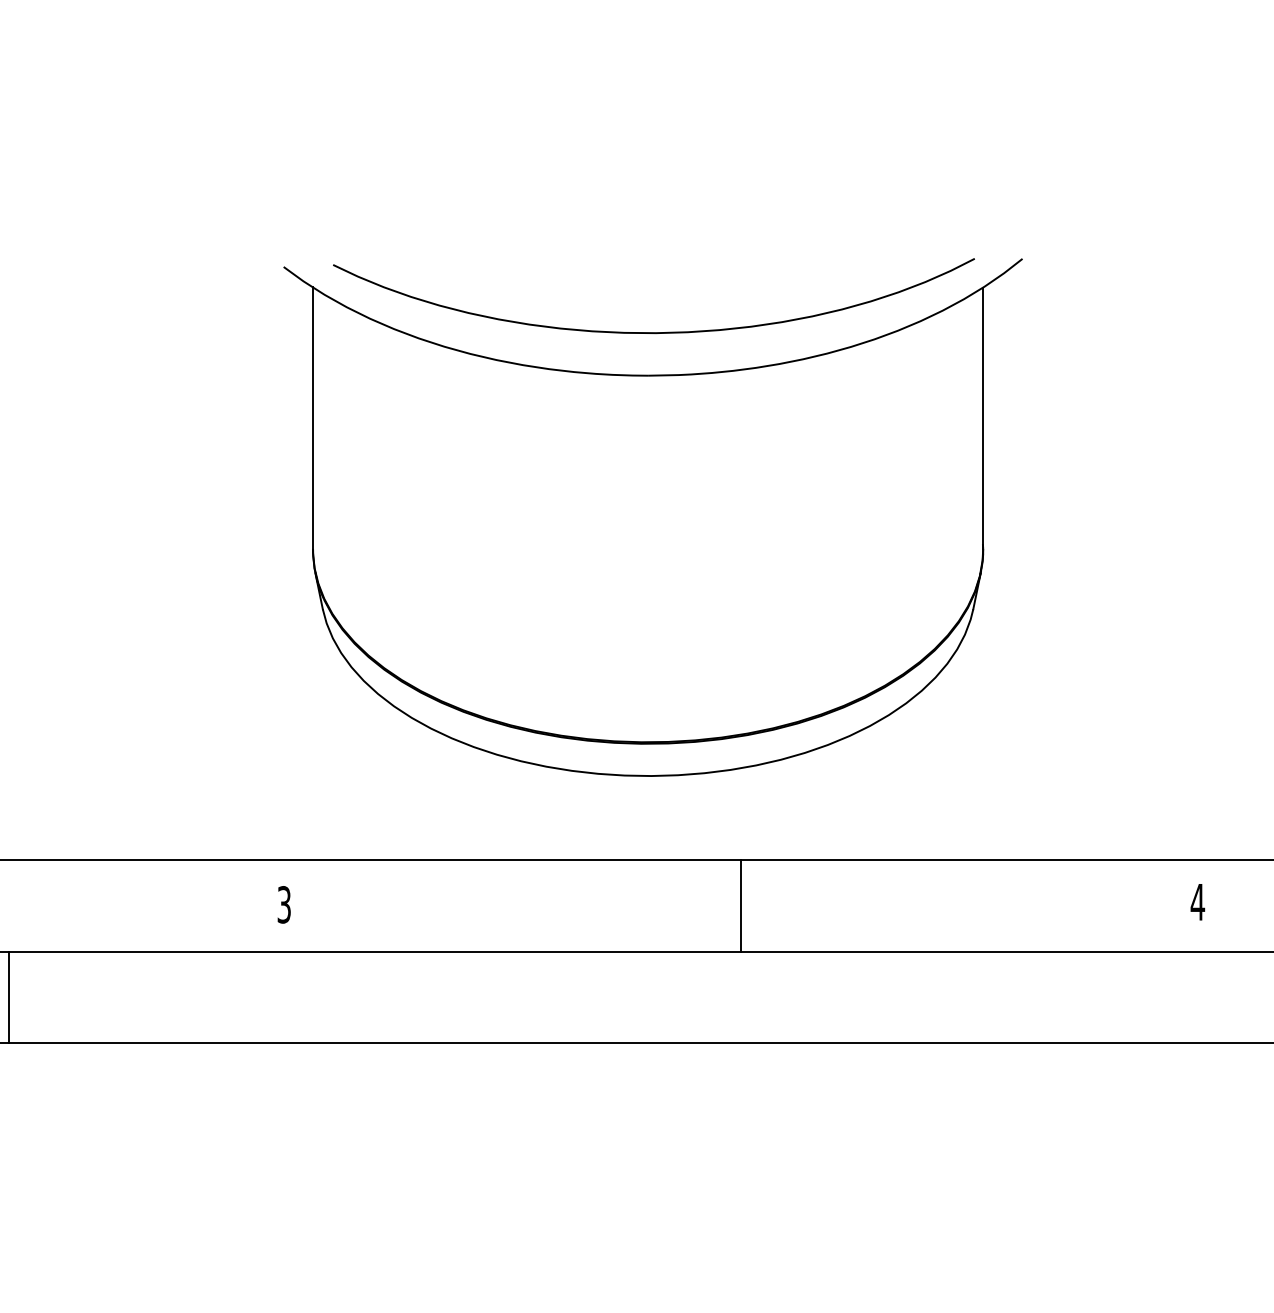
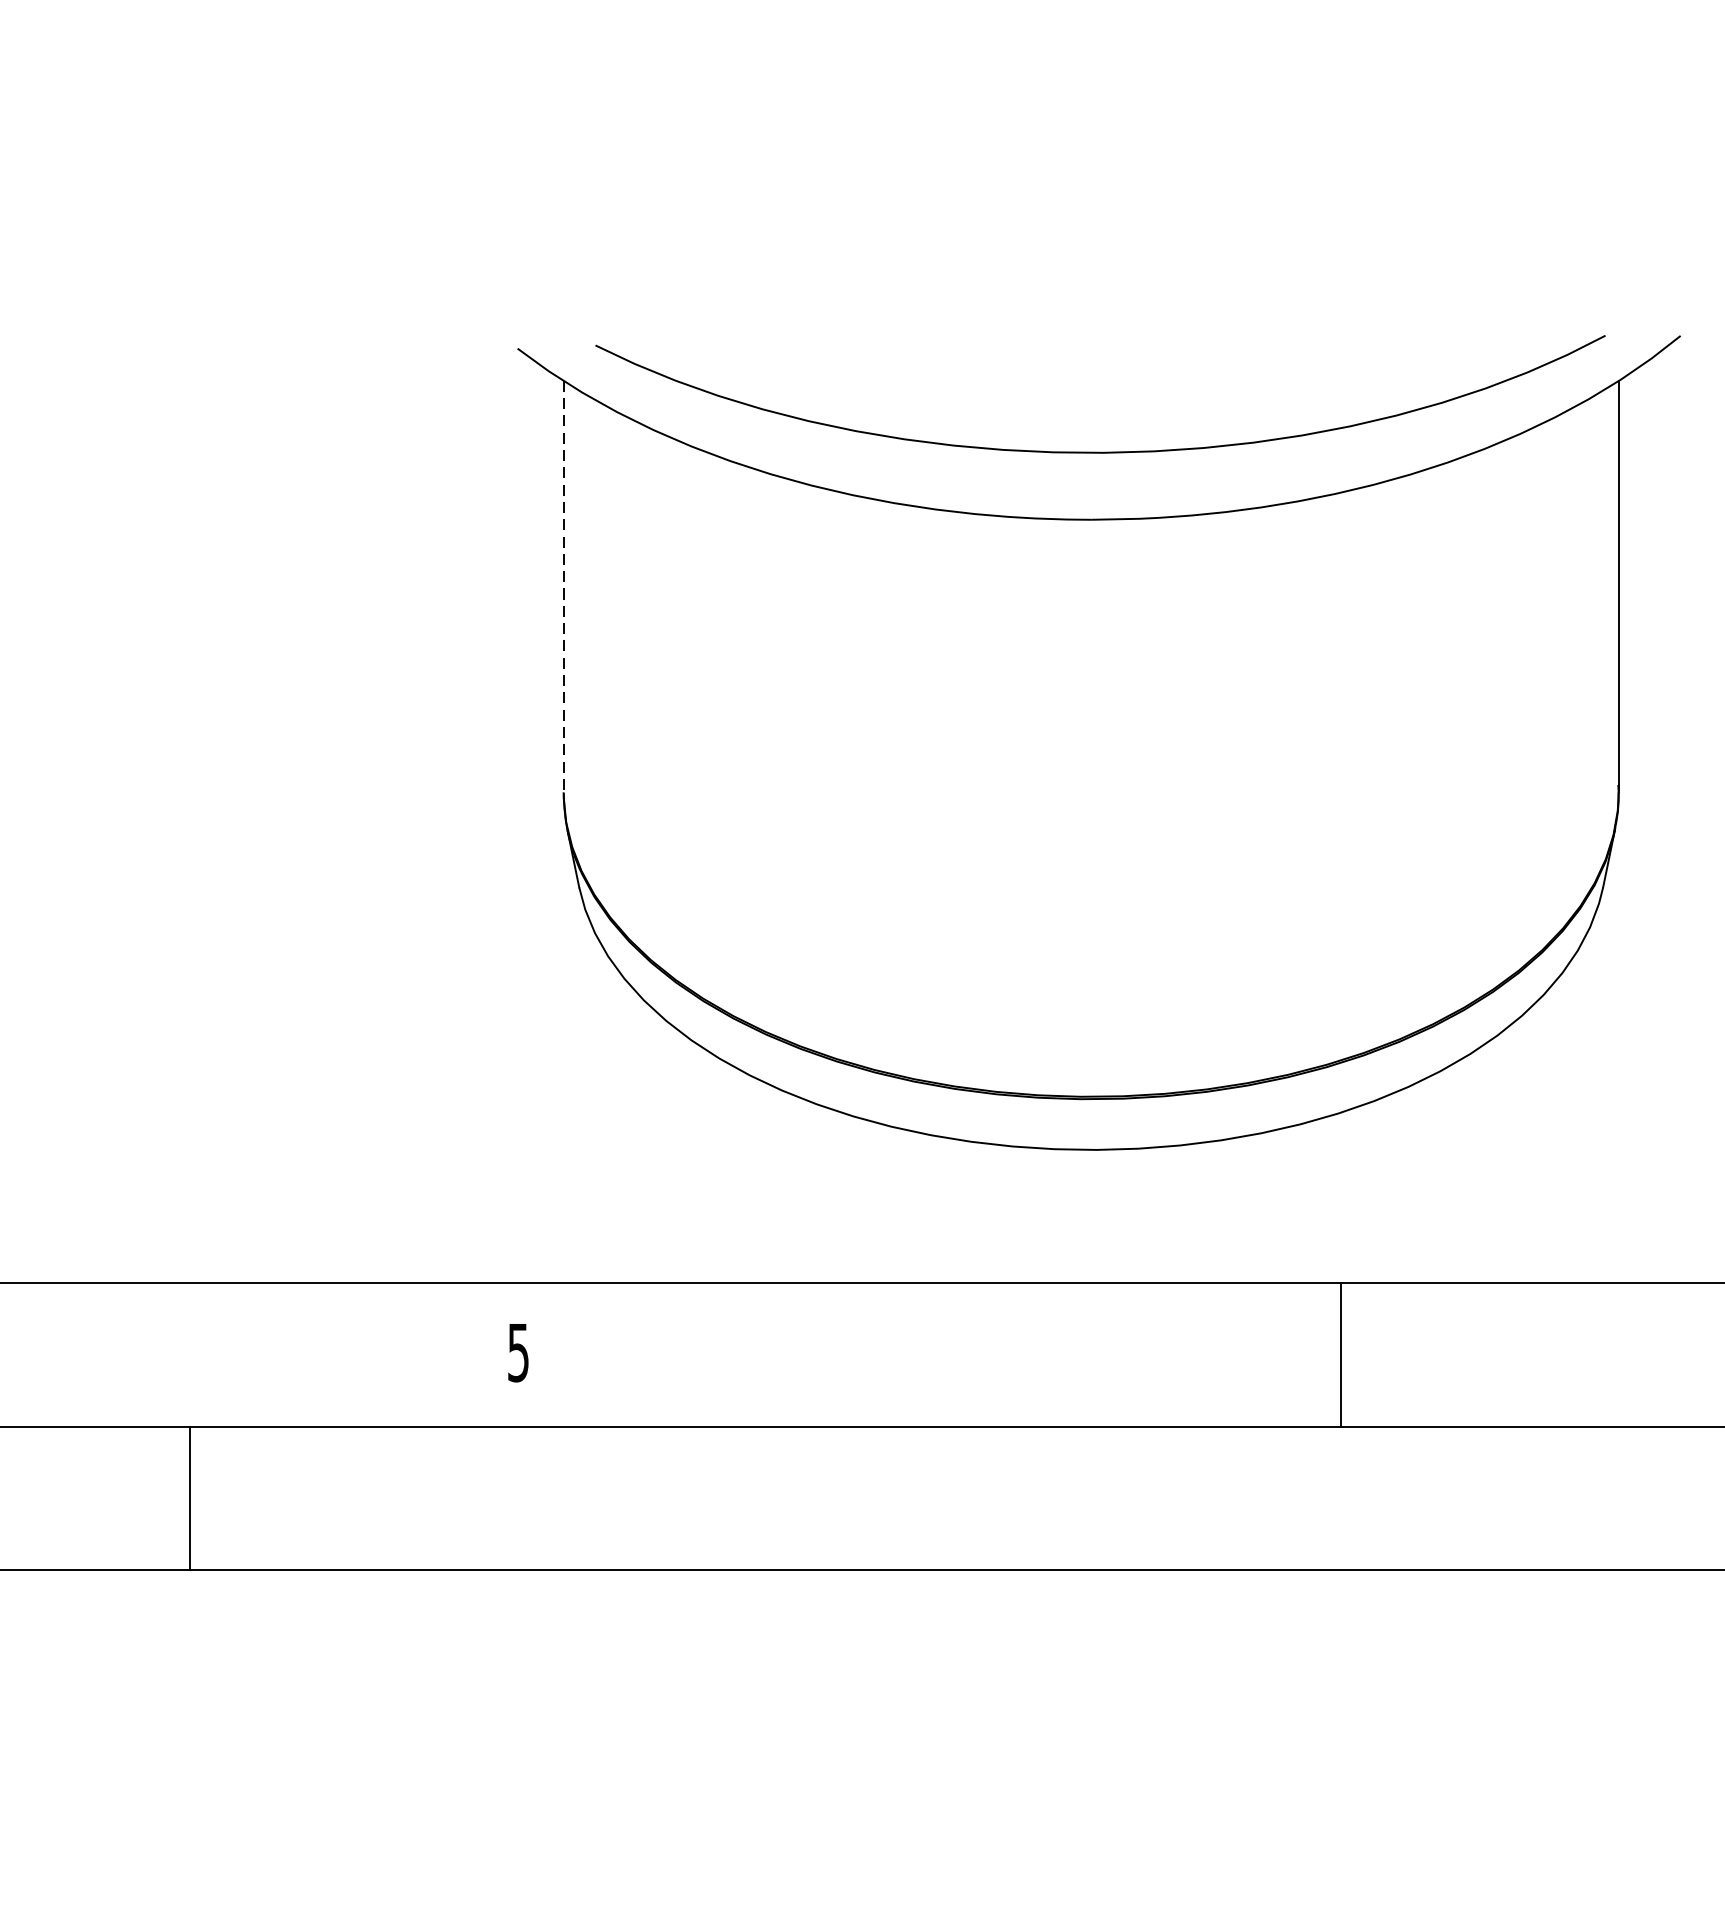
line: (312, 418) -> (562, 587), solid -> dashed
text: (284, 904) -> (518, 1352), 3 -> 5
line: (740, 905) -> (1340, 1353), moved
line: (9, 997) -> (189, 1498), moved

